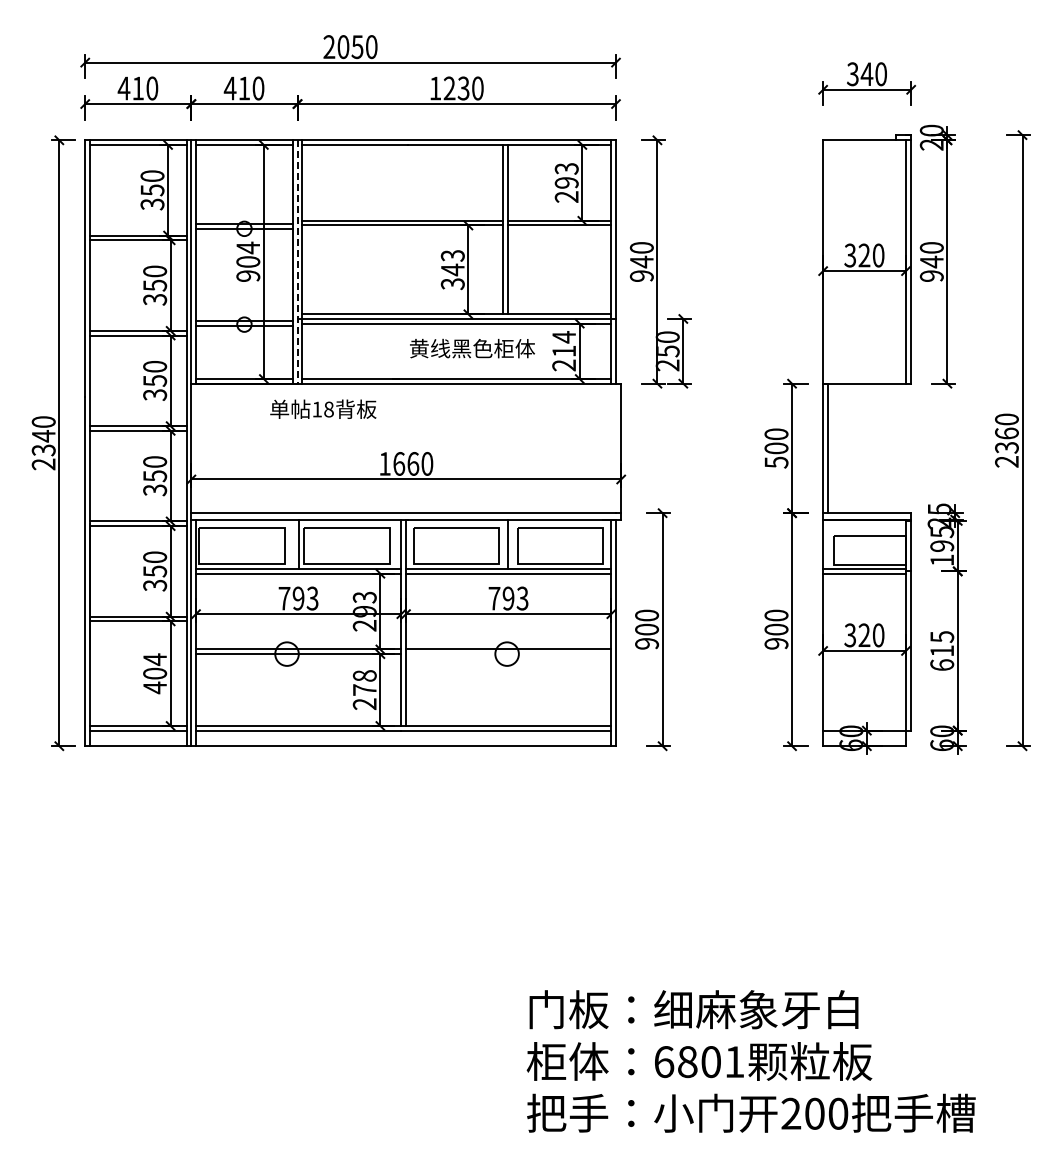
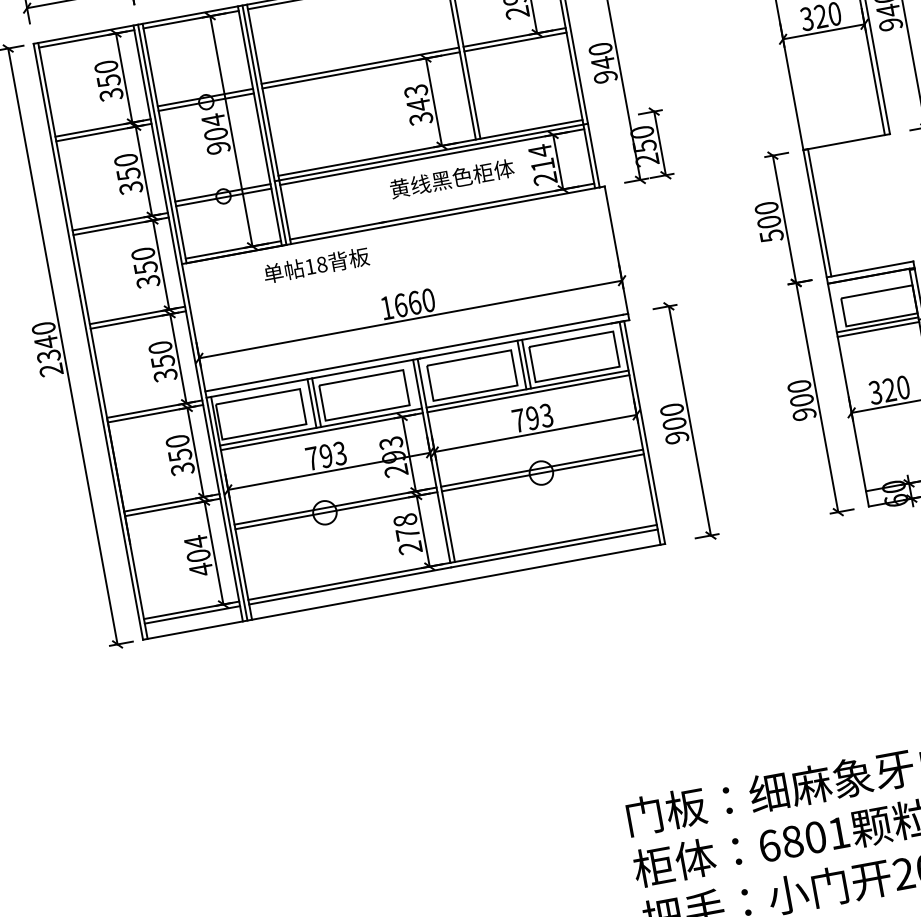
line: (297, 262) -> (264, 125), dashed -> solid
line: (294, 544) -> (312, 403), added
line: (512, 544) -> (526, 364), added
line: (508, 654) -> (542, 473), added

